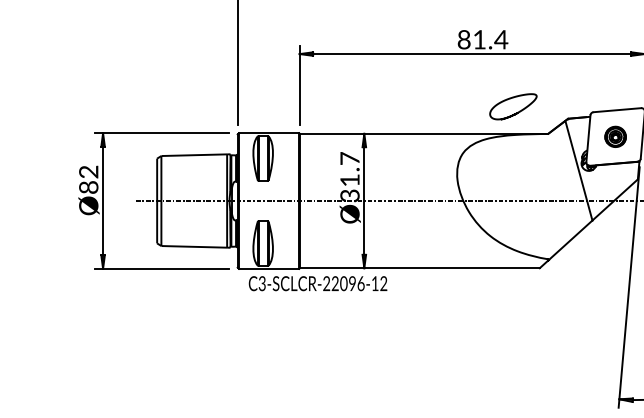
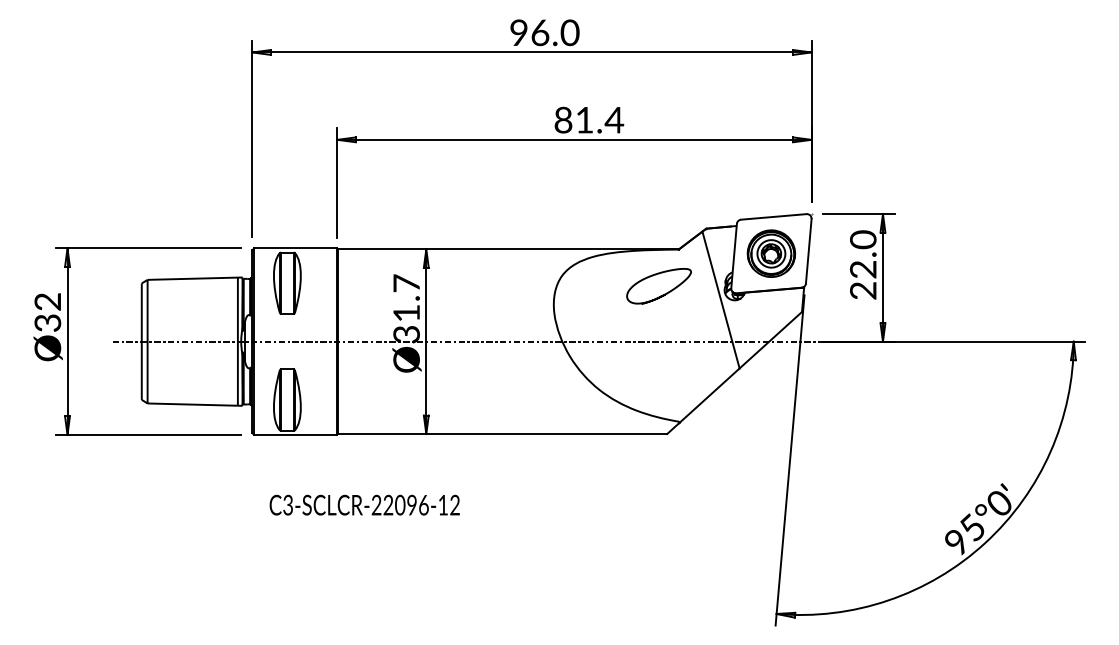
curve: (515, 112) -> (662, 294), moved
part: (615, 136) -> (771, 253), size x1.67
text: (88, 187) -> (47, 322), Ø82 -> Ø32
text: (317, 283) -> (364, 504), moved

